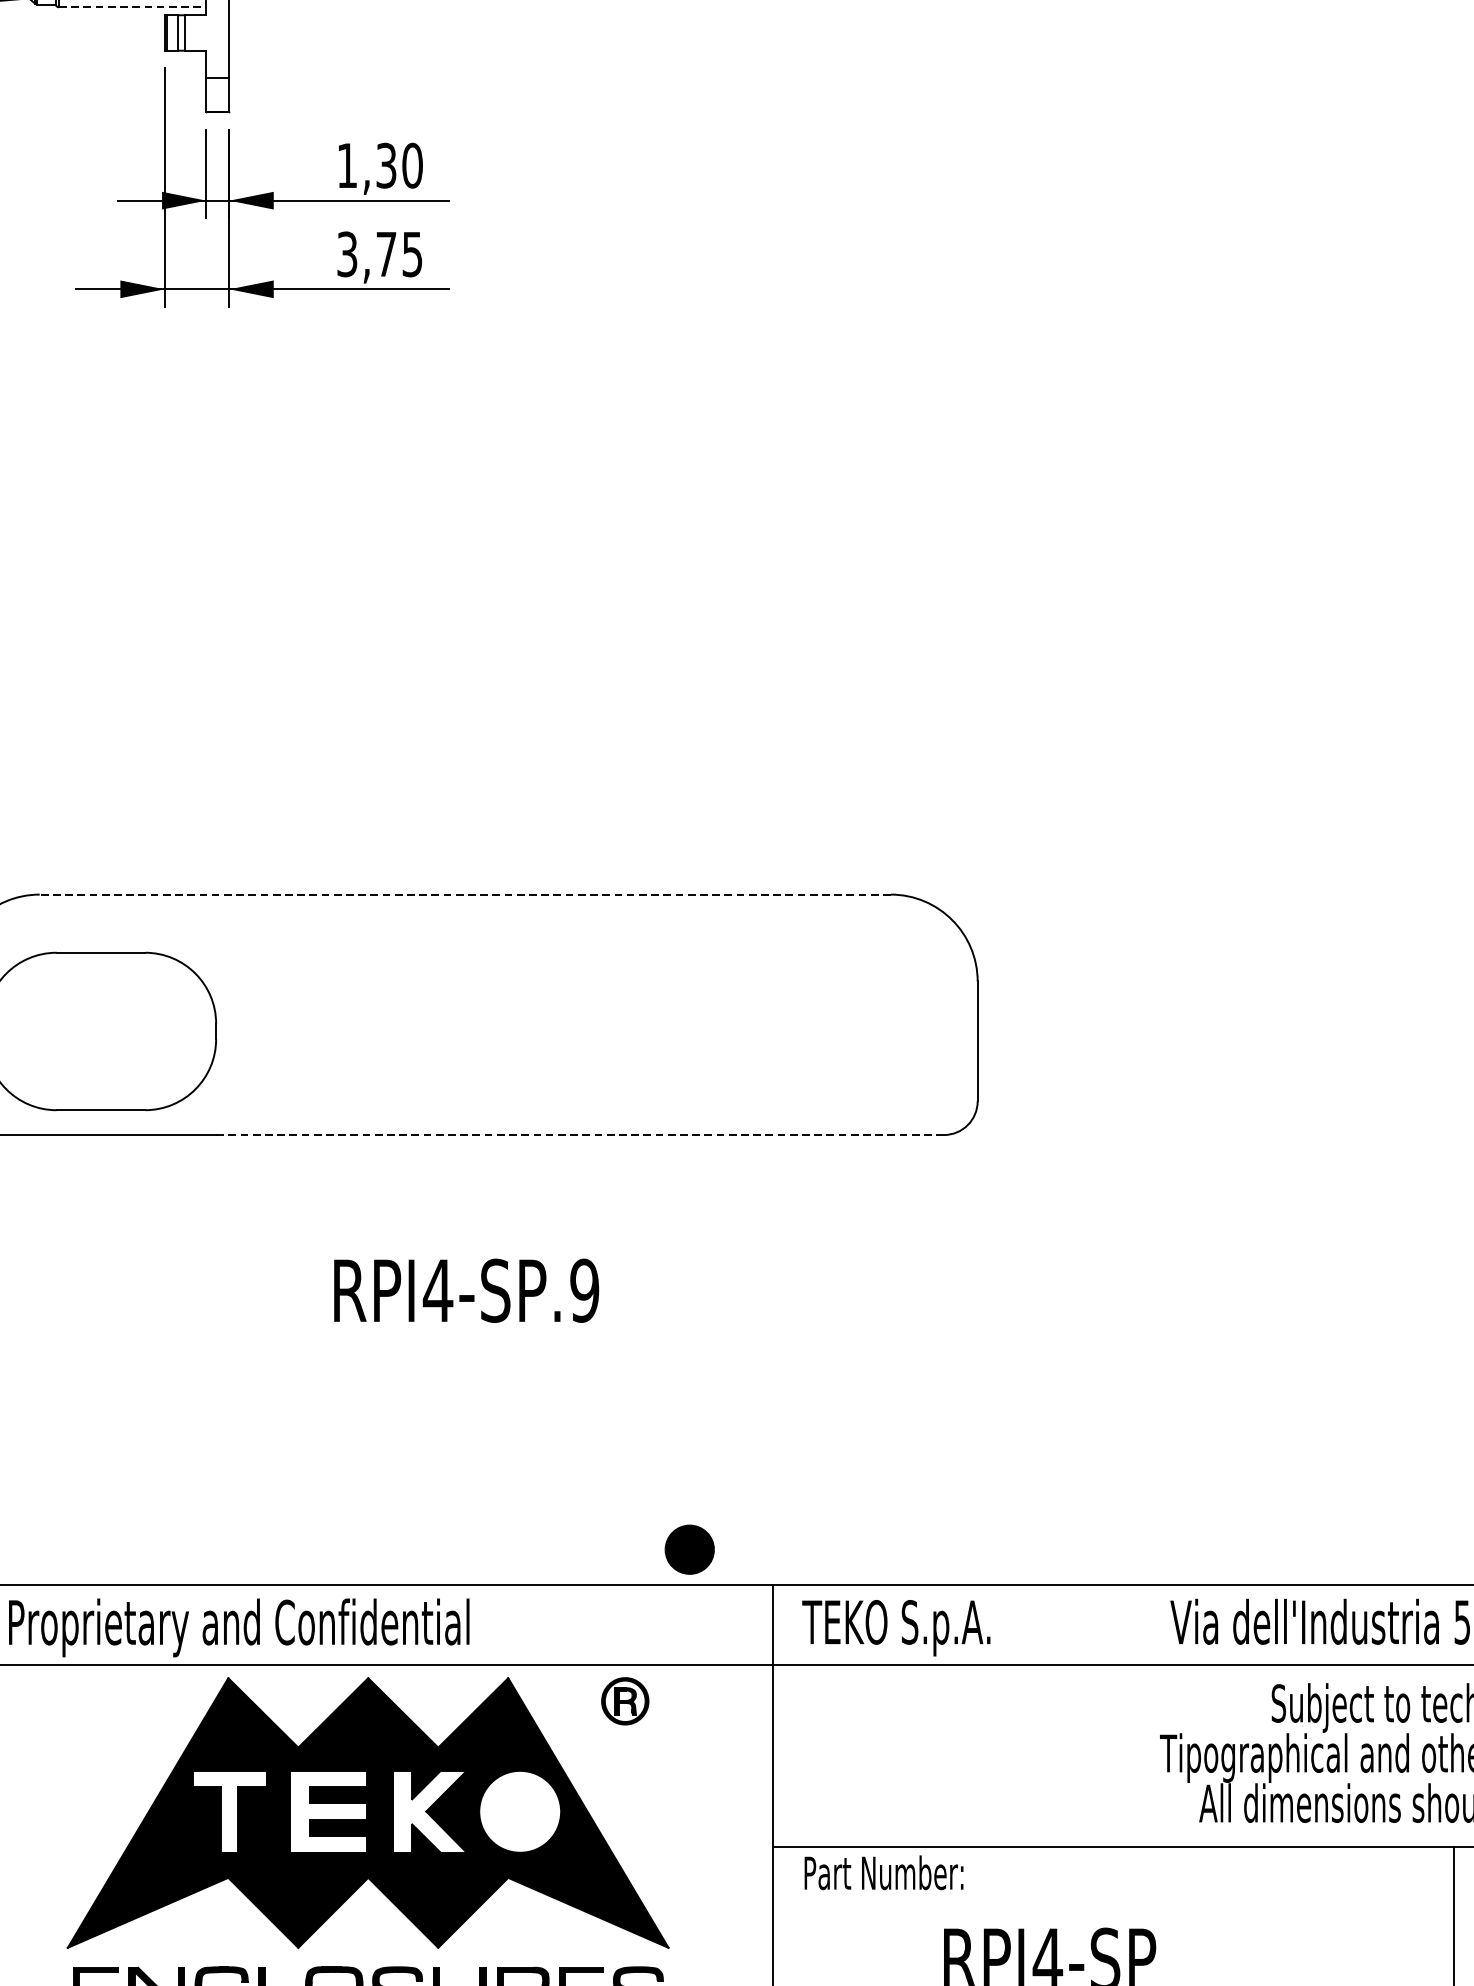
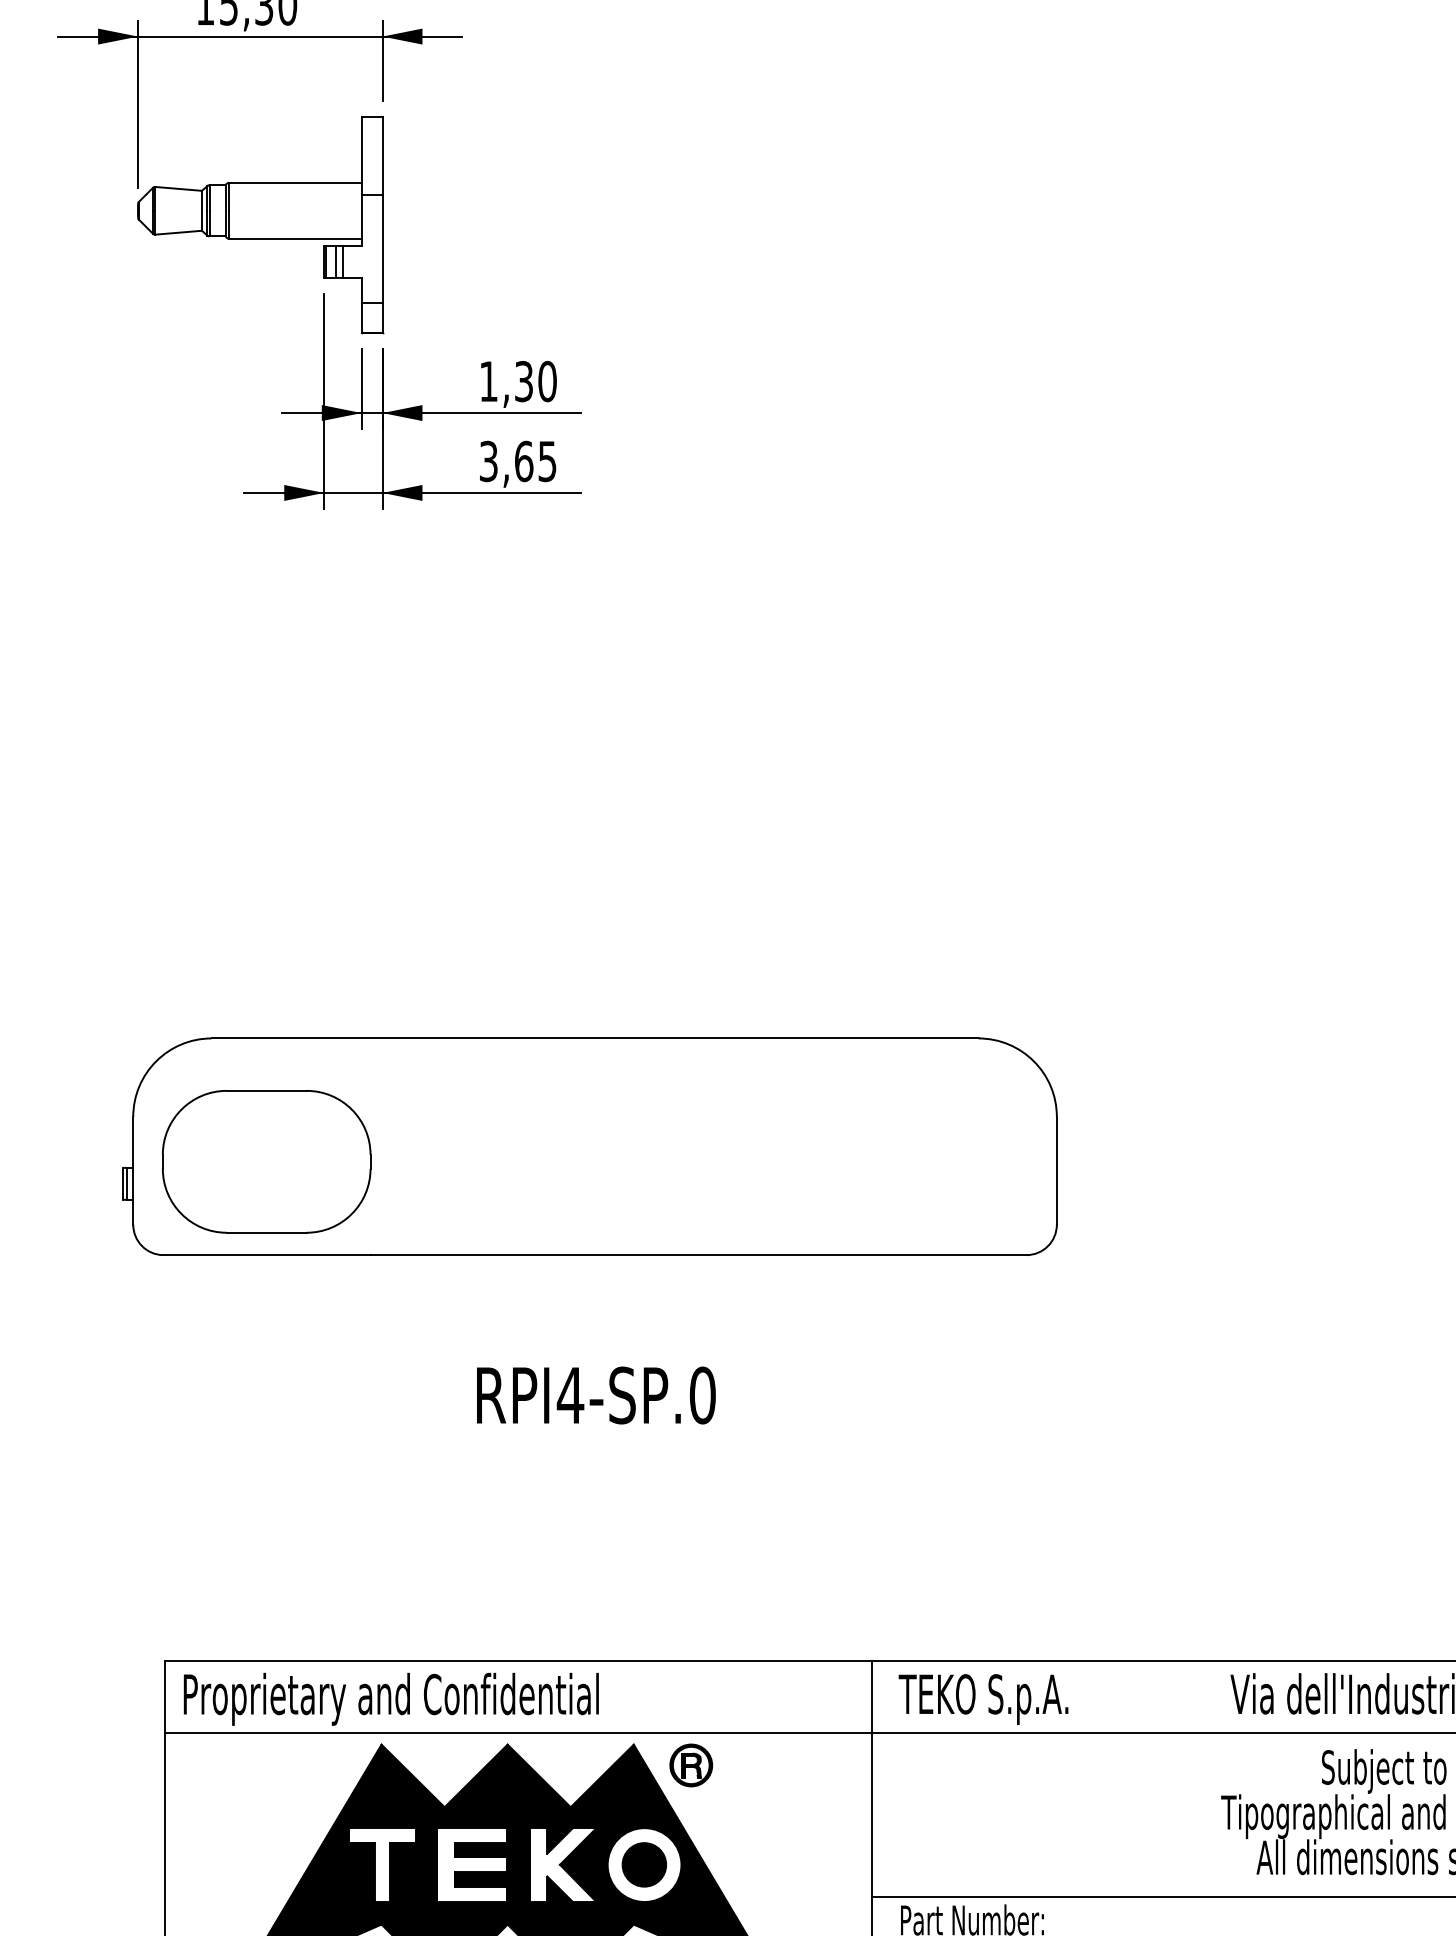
line: (132, 6) -> (295, 238), dashed -> solid
text: (386, 254) -> (524, 461), 3,75 -> 3,65
line: (464, 894) -> (594, 1038), dashed -> solid
line: (580, 1135) -> (698, 1255), dashed -> solid
text: (584, 1290) -> (702, 1395), RPI4-SP.9 -> RPI4-SP.0
part: (689, 1549) -> (644, 1864), moved
part: (625, 1701) -> (691, 1765), moved

